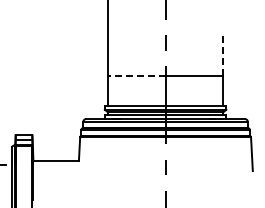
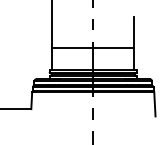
line: (222, 53) -> (133, 32), dashed -> solid
line: (136, 75) -> (72, 48), dashed -> solid

